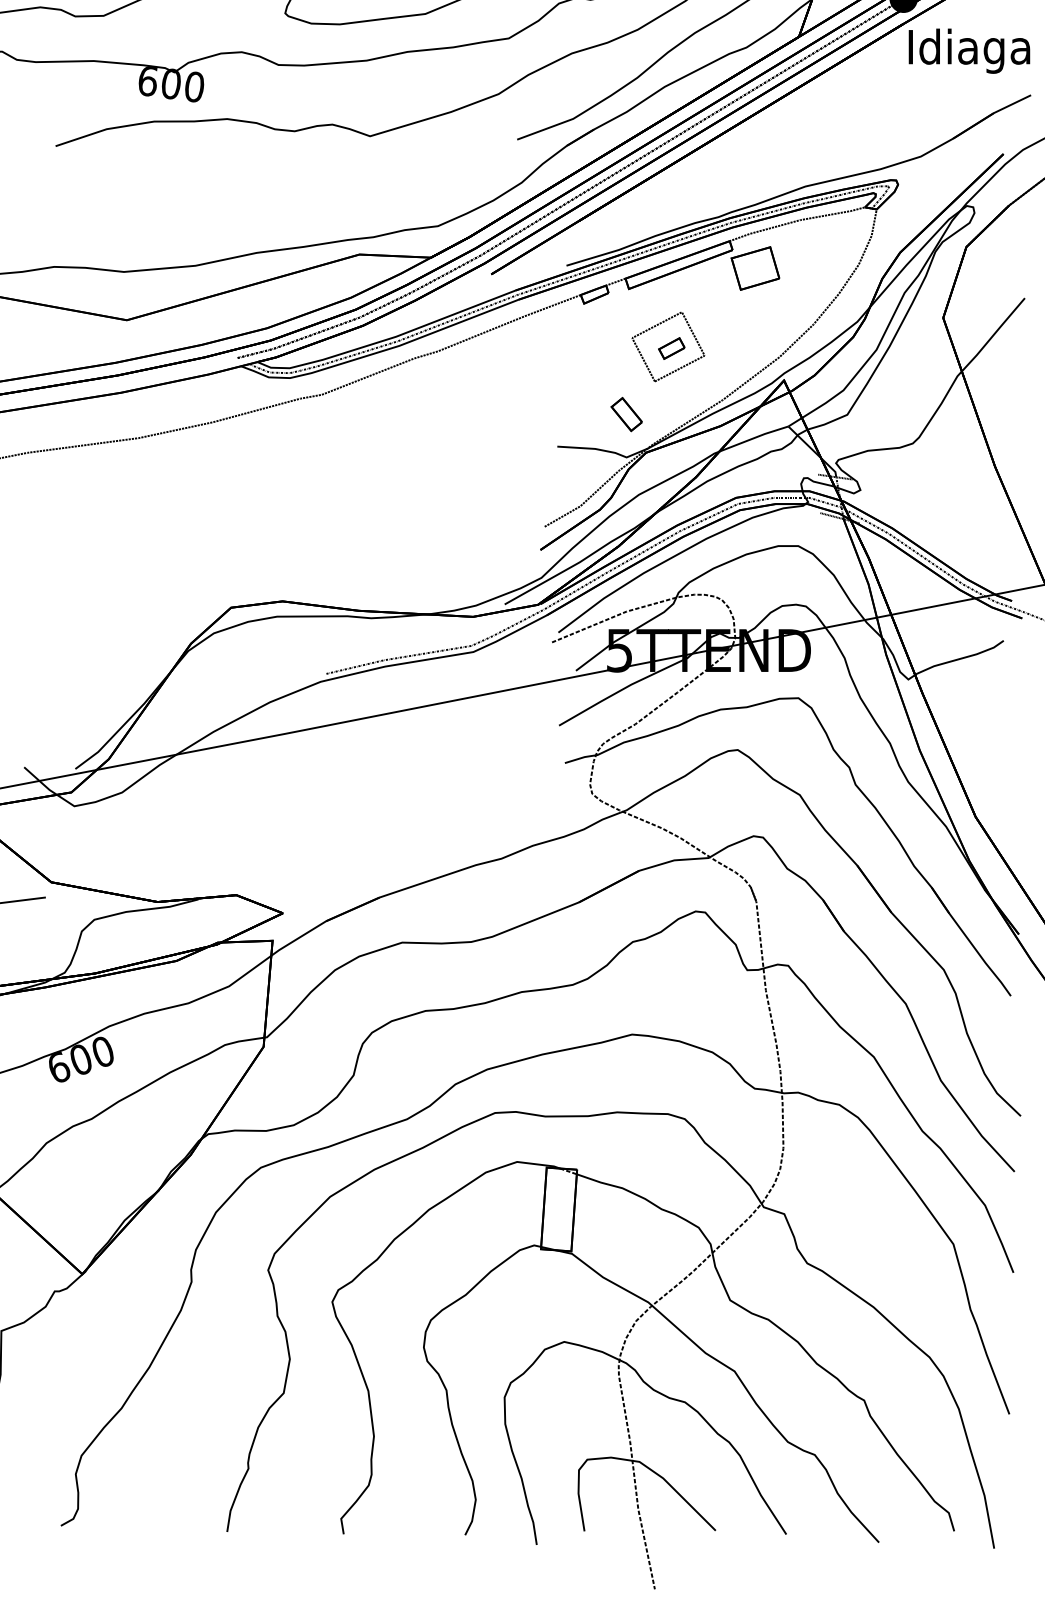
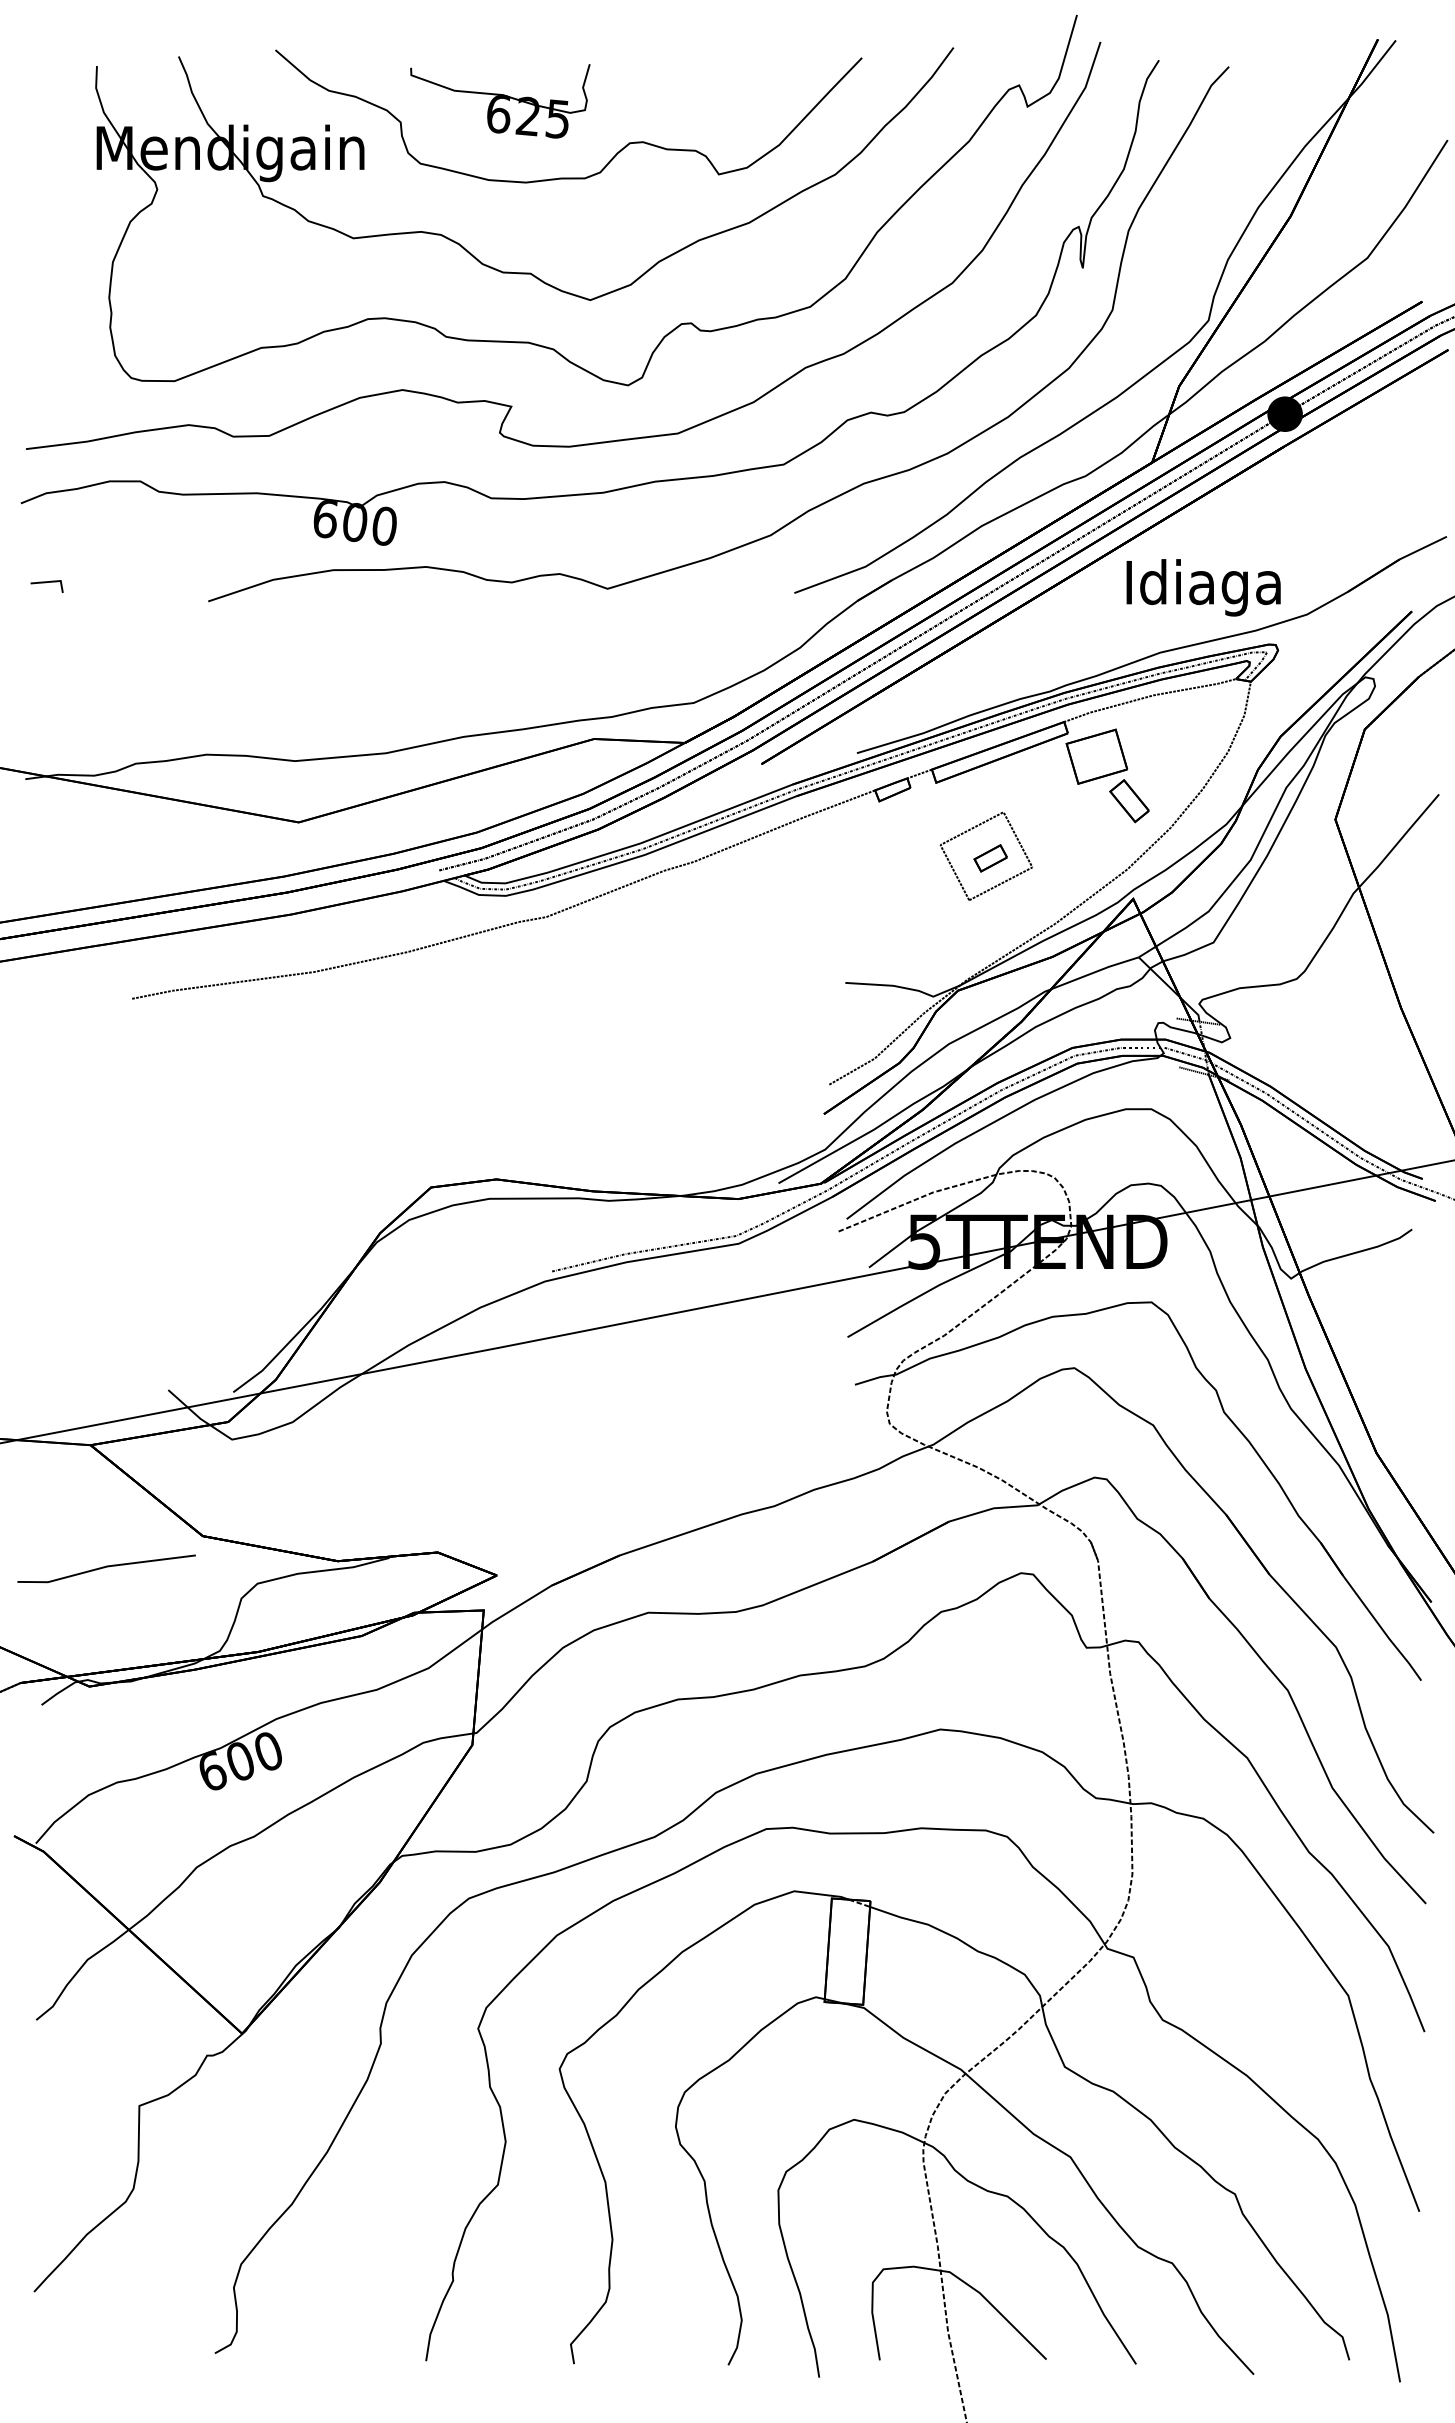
text: (969, 50) -> (1203, 587), moved
part: (626, 414) -> (1129, 801), moved

